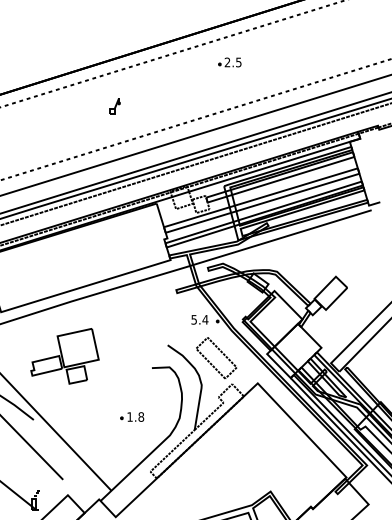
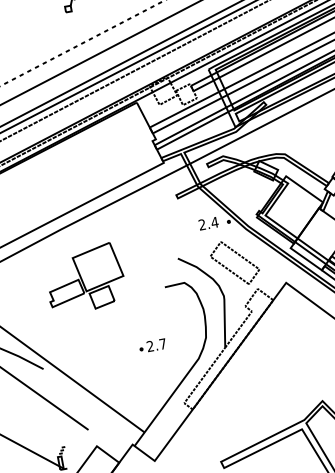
text: (193, 319) -> (201, 224), 5.4 -> 2.4
part: (64, 356) -> (84, 279), moved
text: (135, 416) -> (156, 344), 1.8 -> 2.7

